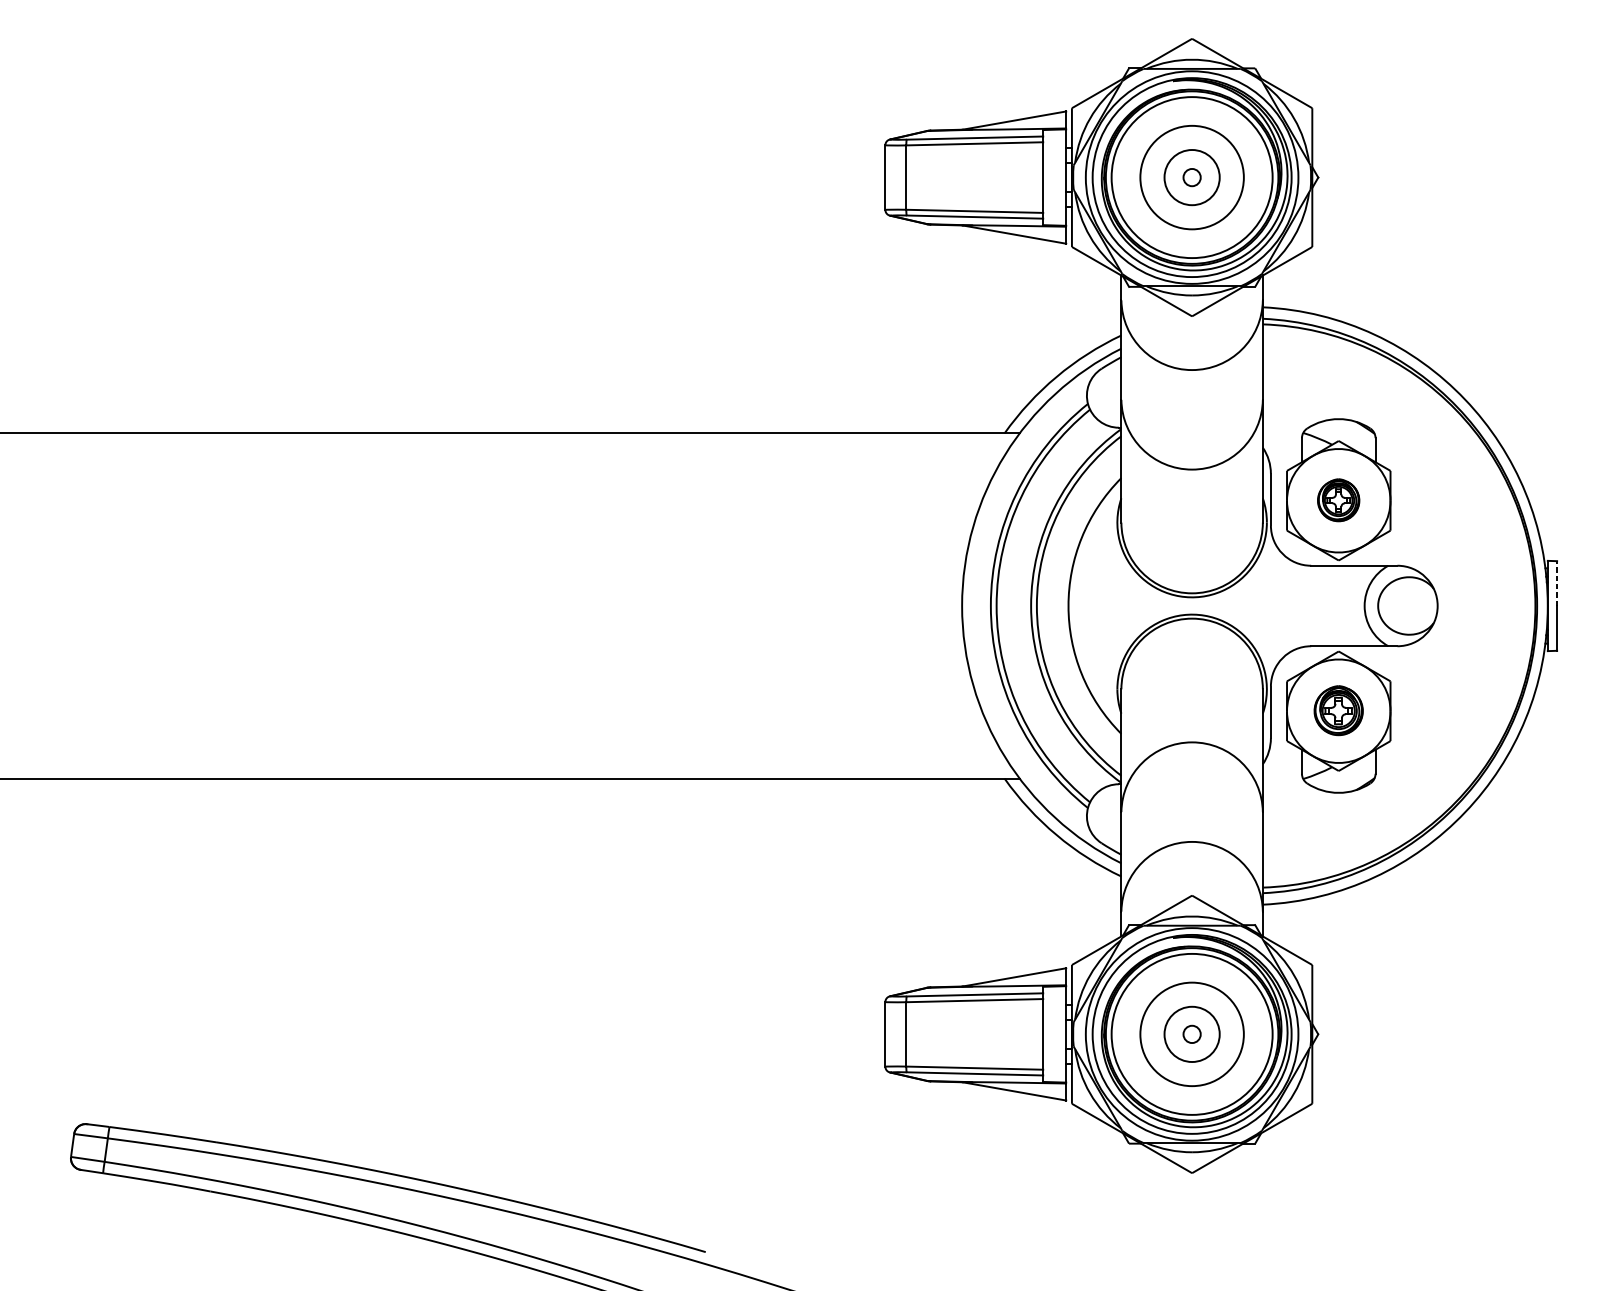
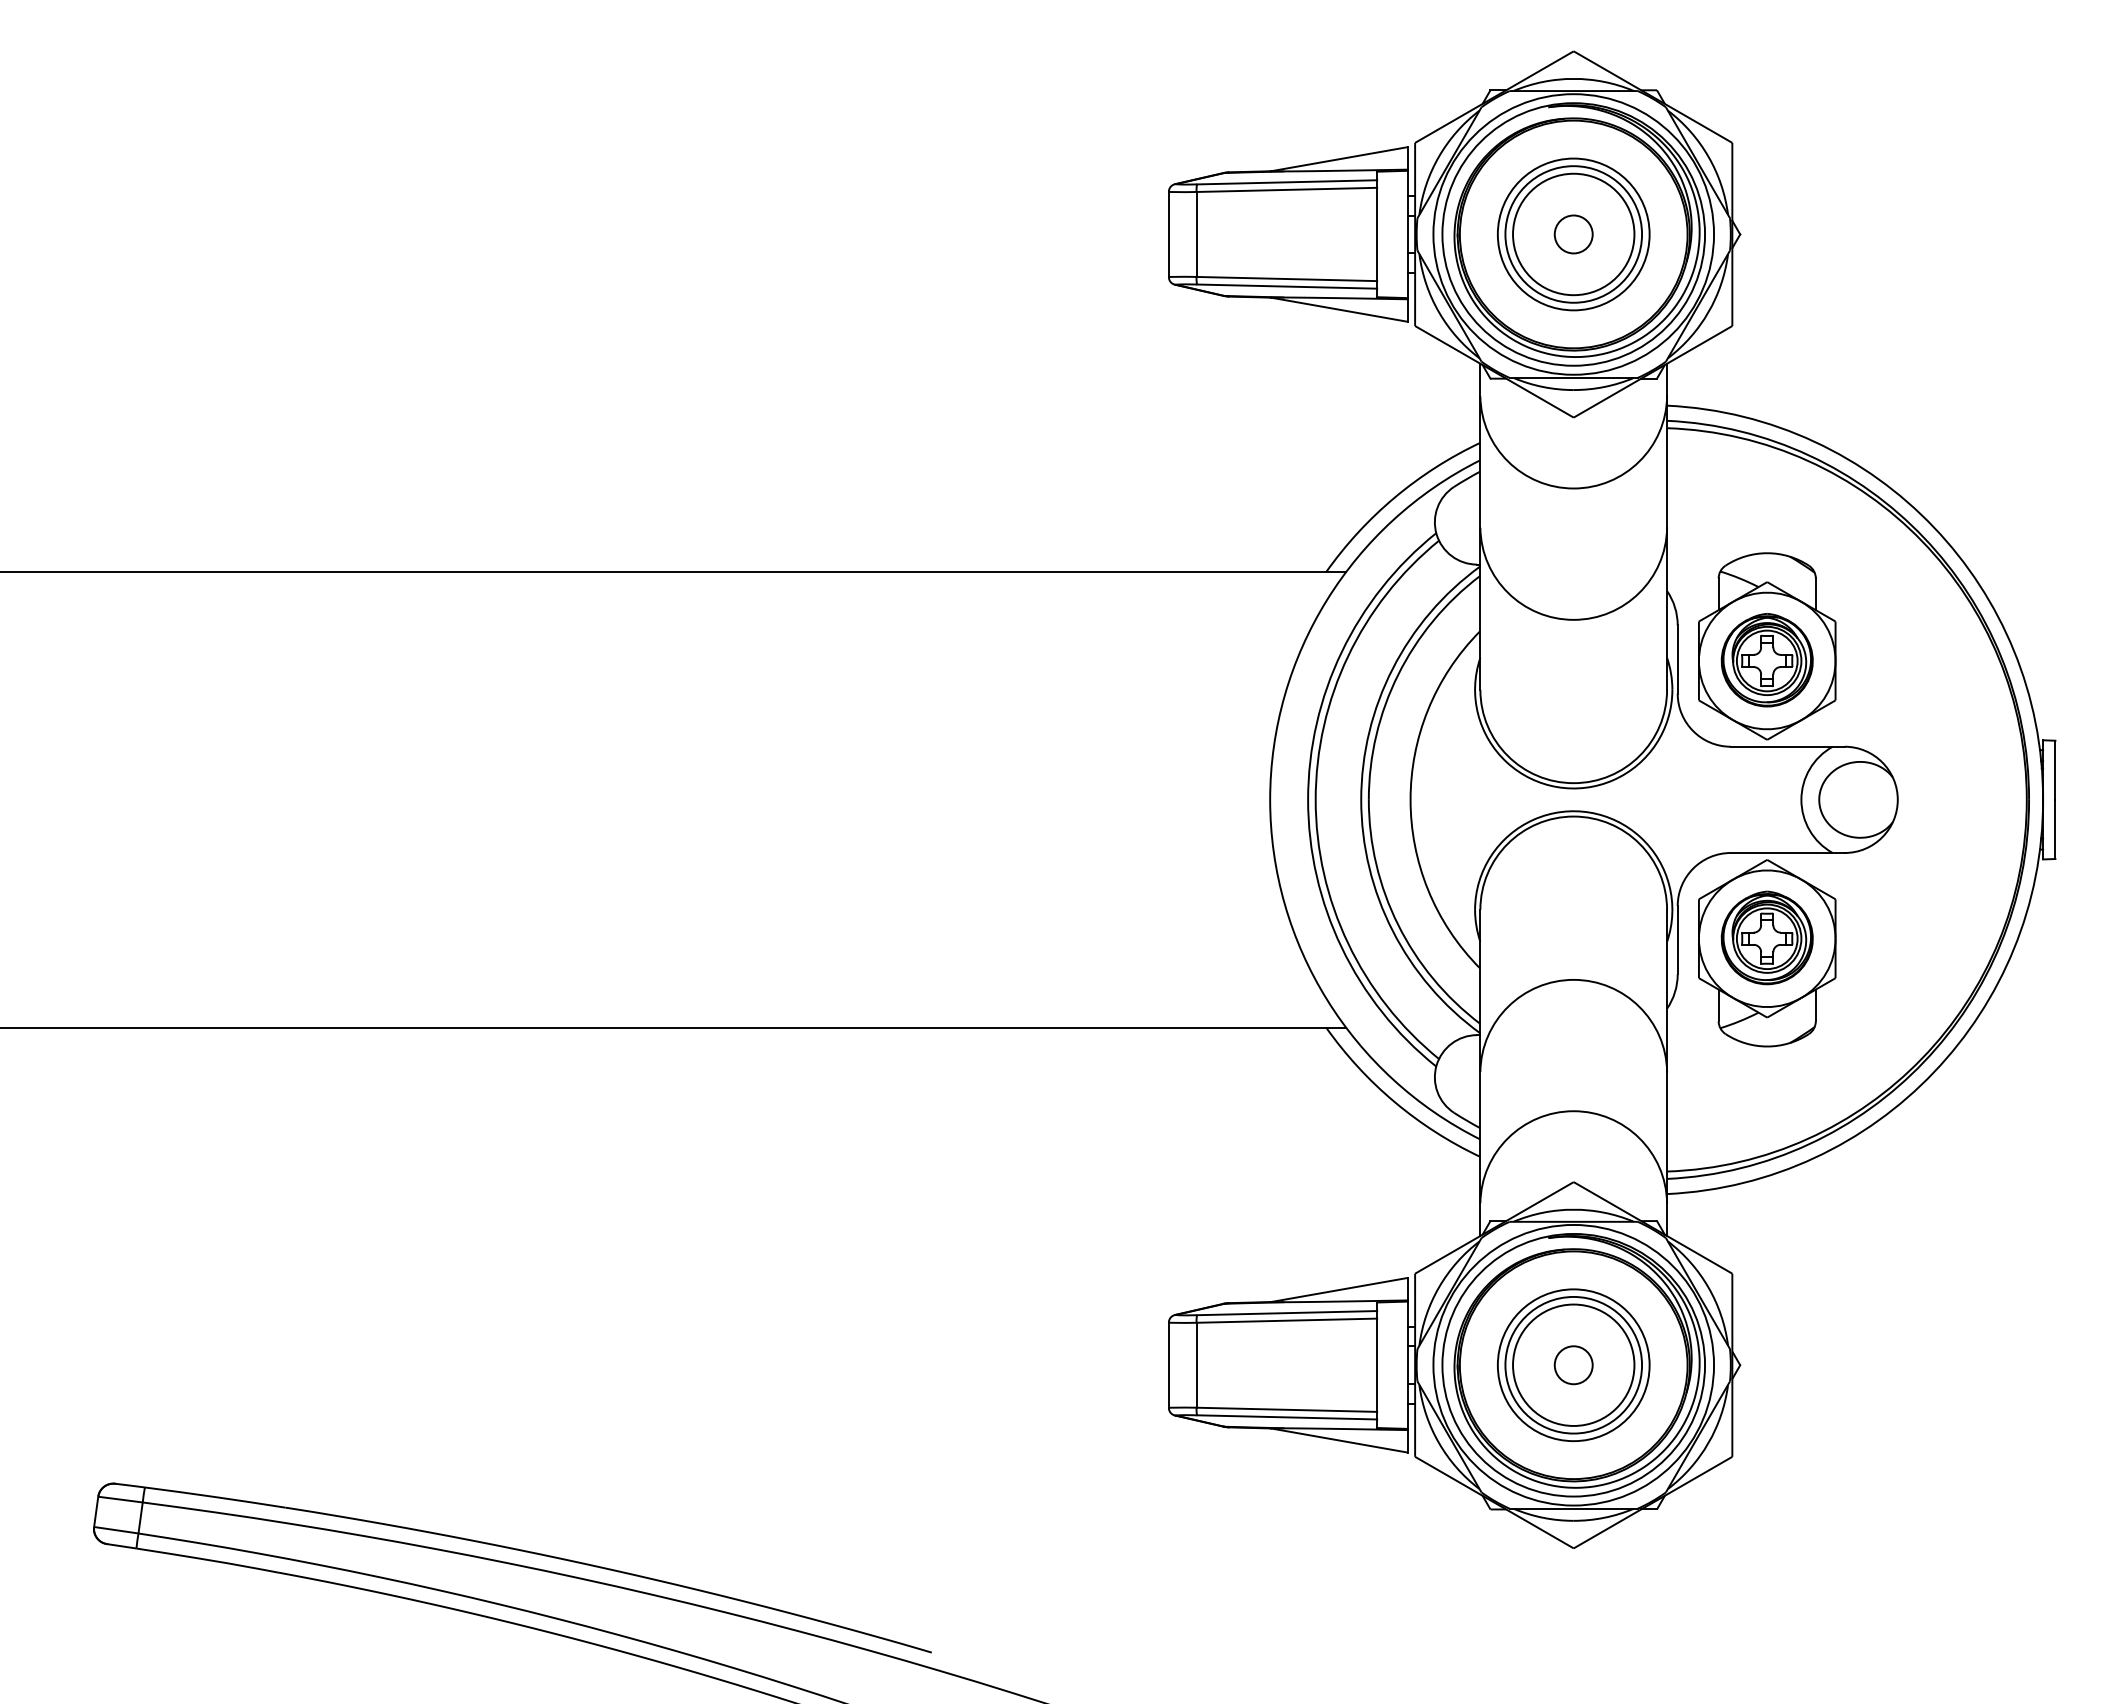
circle: (1191, 177) -> (1573, 234), size x0.71
circle: (1191, 177) -> (1573, 234), size x1.67
circle: (1191, 177) -> (1573, 234), size x1.67
part: (1338, 500) -> (1766, 660), size x1.67
line: (1557, 583) -> (2055, 770), dashed -> solid
part: (1338, 710) -> (1766, 937), size x1.43
circle: (1191, 1033) -> (1573, 1364), size x1.67
circle: (1191, 1034) -> (1573, 1365), size x0.71
circle: (1191, 1034) -> (1573, 1365), size x1.67

